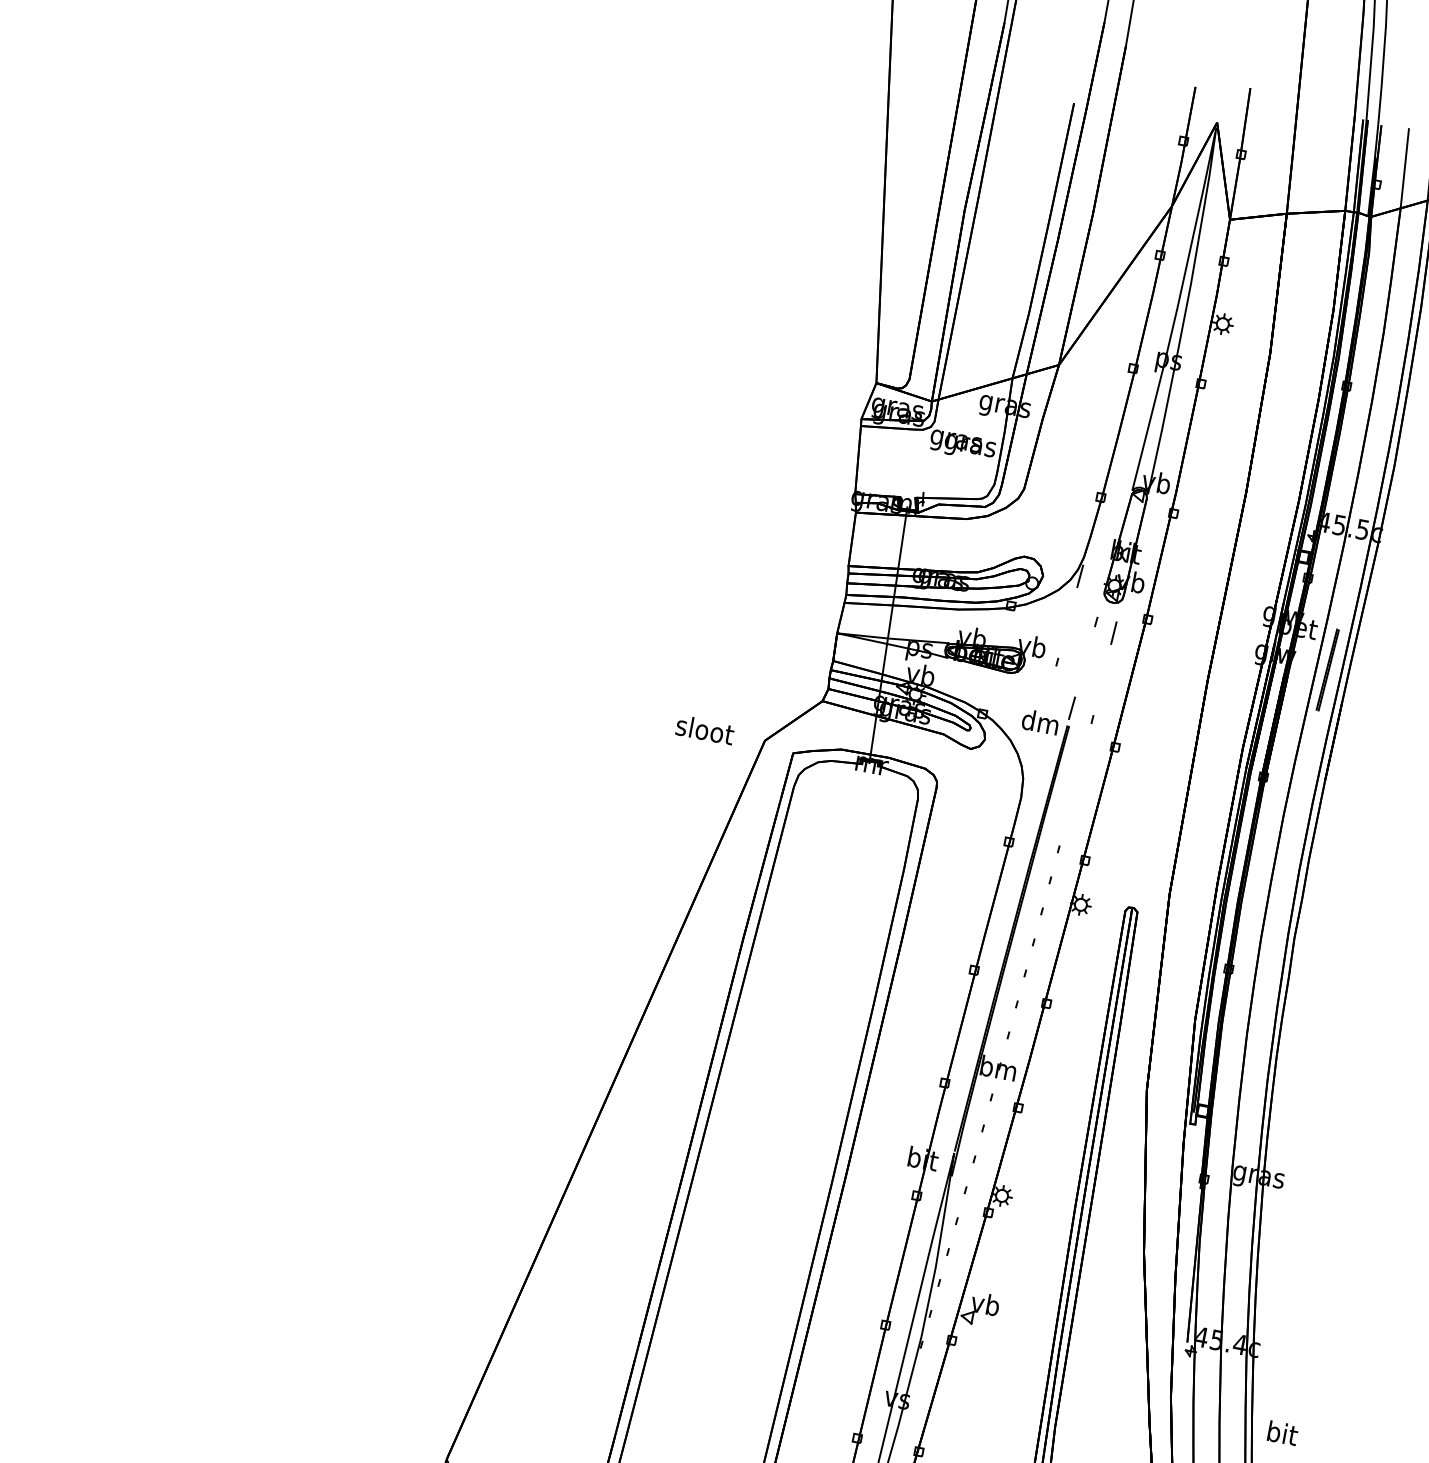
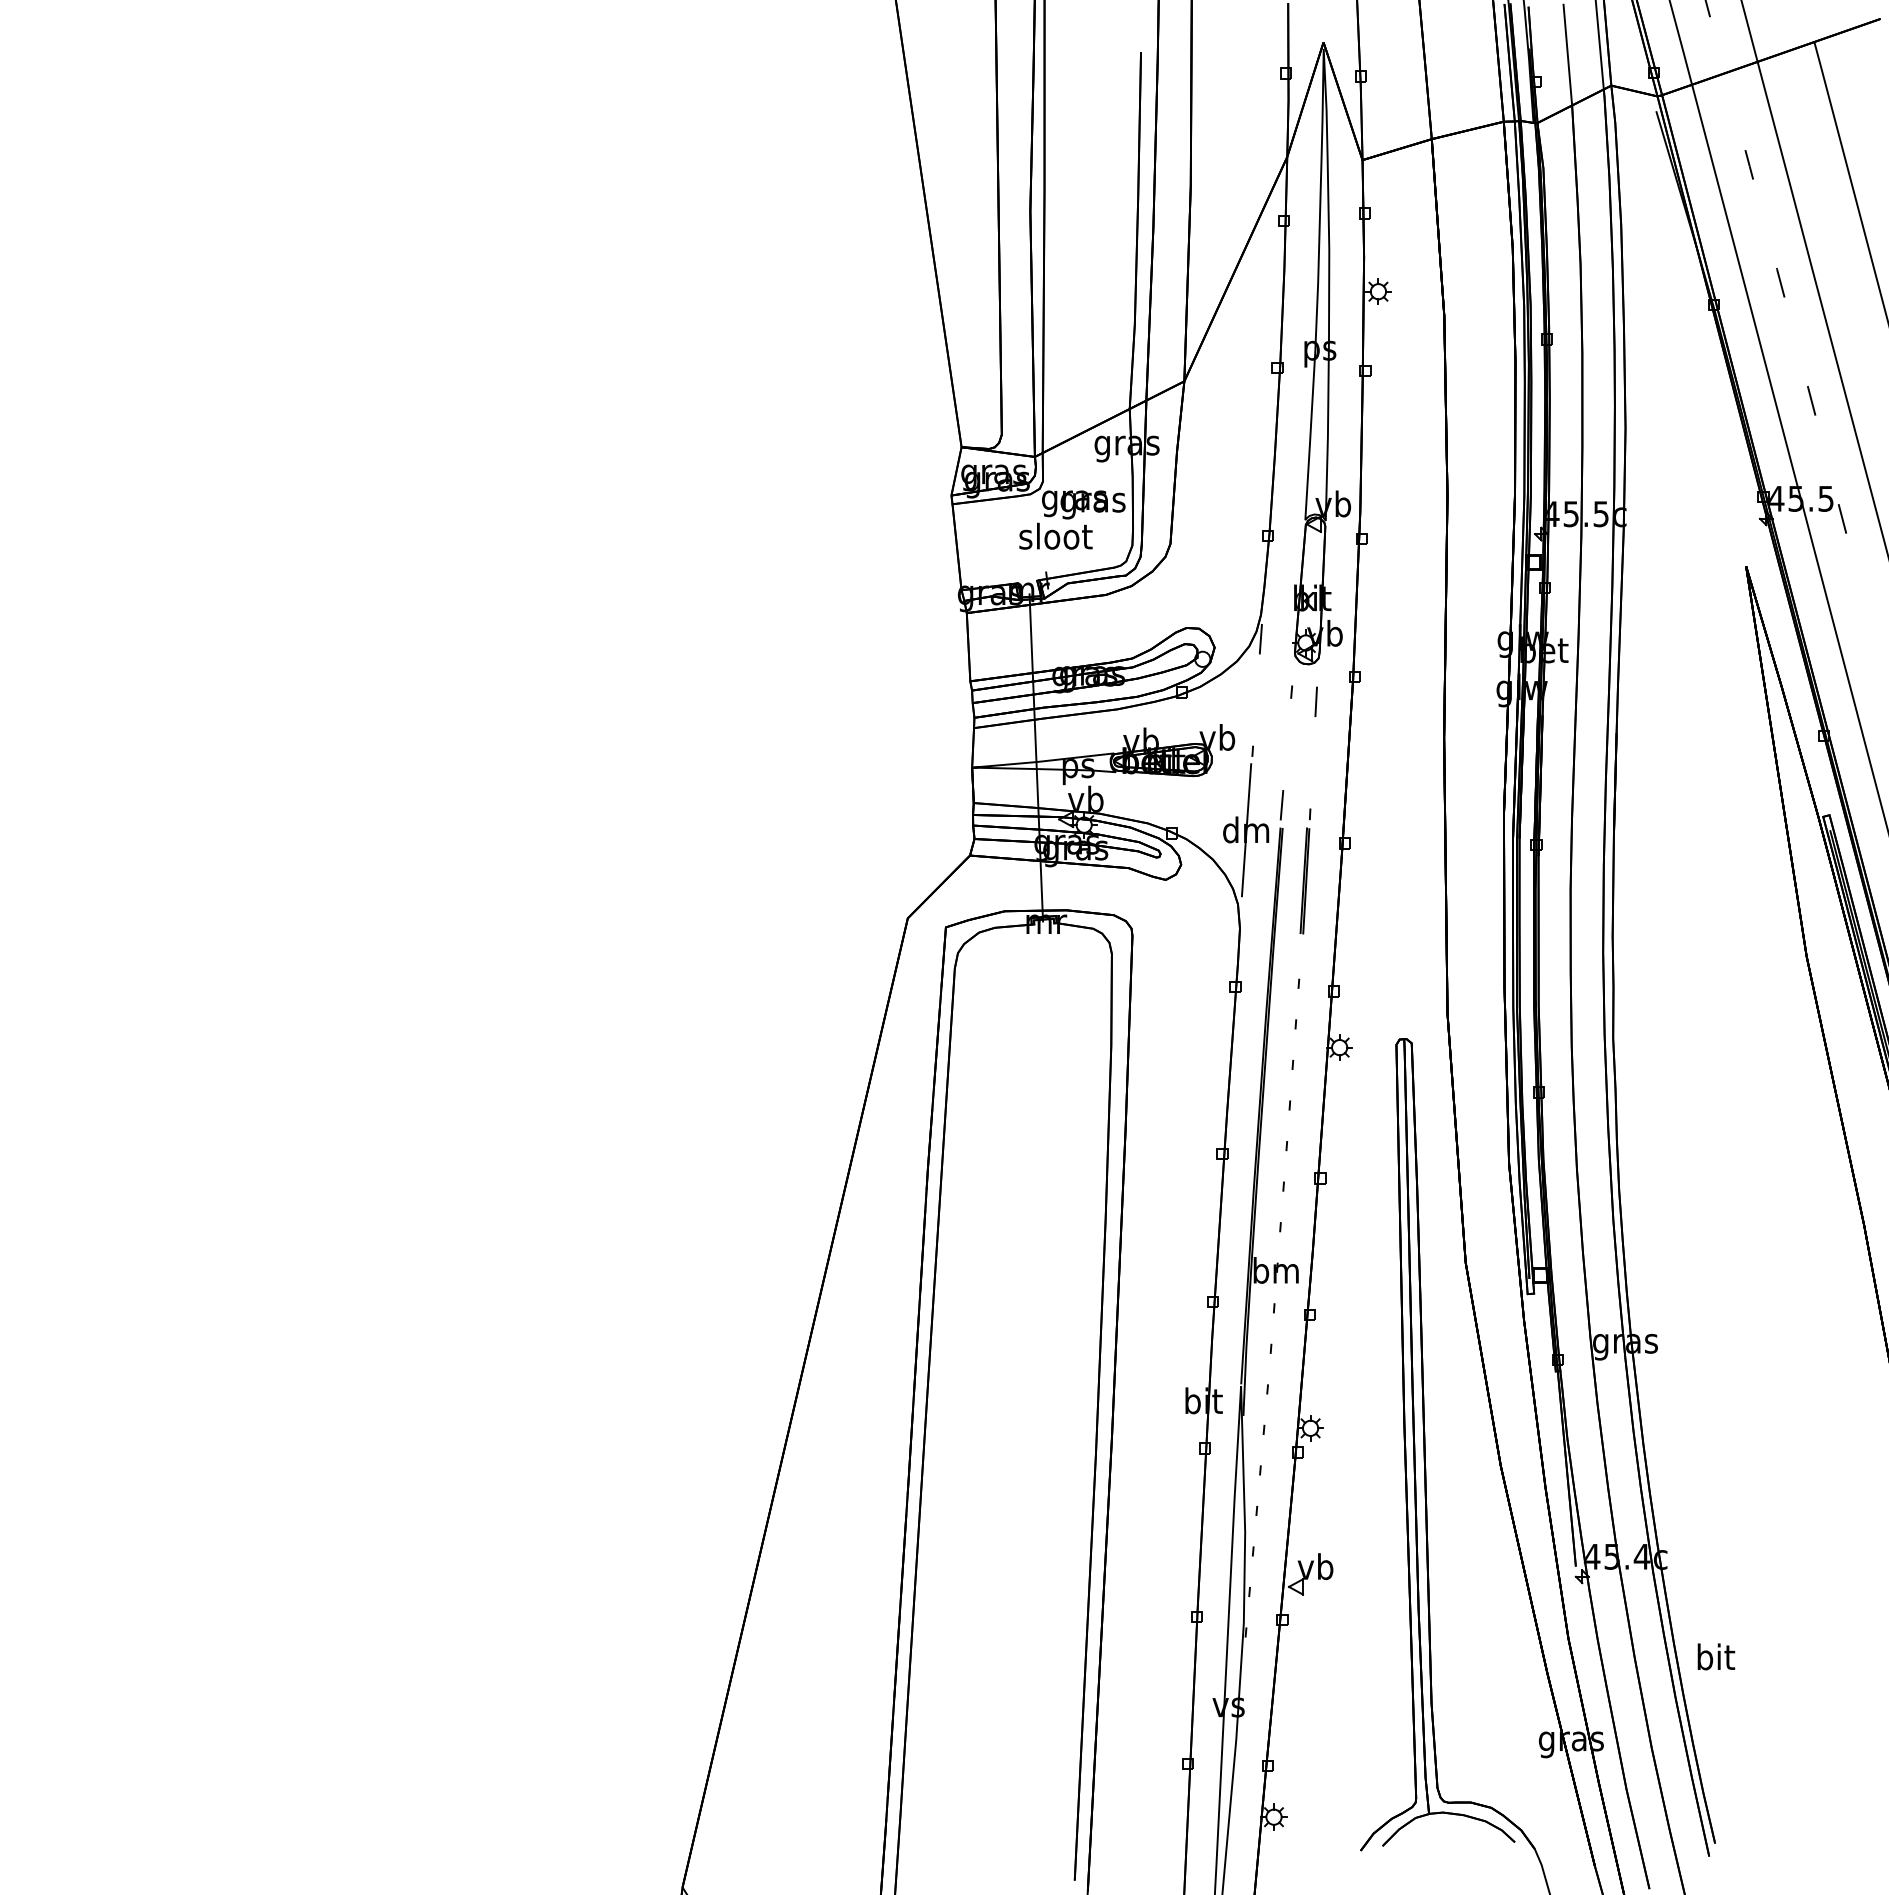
part: (1327, 669) -> (1304, 880), moved
line: (1040, 722) -> (1246, 830), added
text: (704, 729) -> (1055, 535), moved

